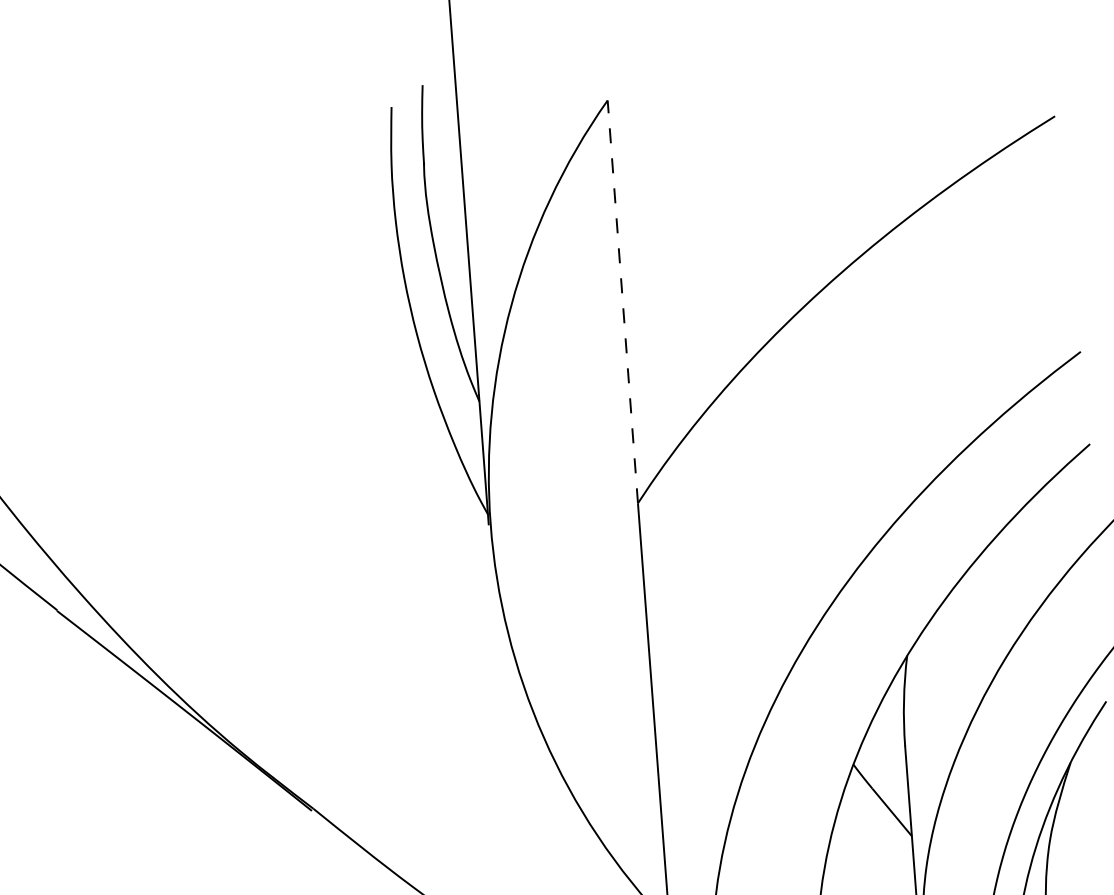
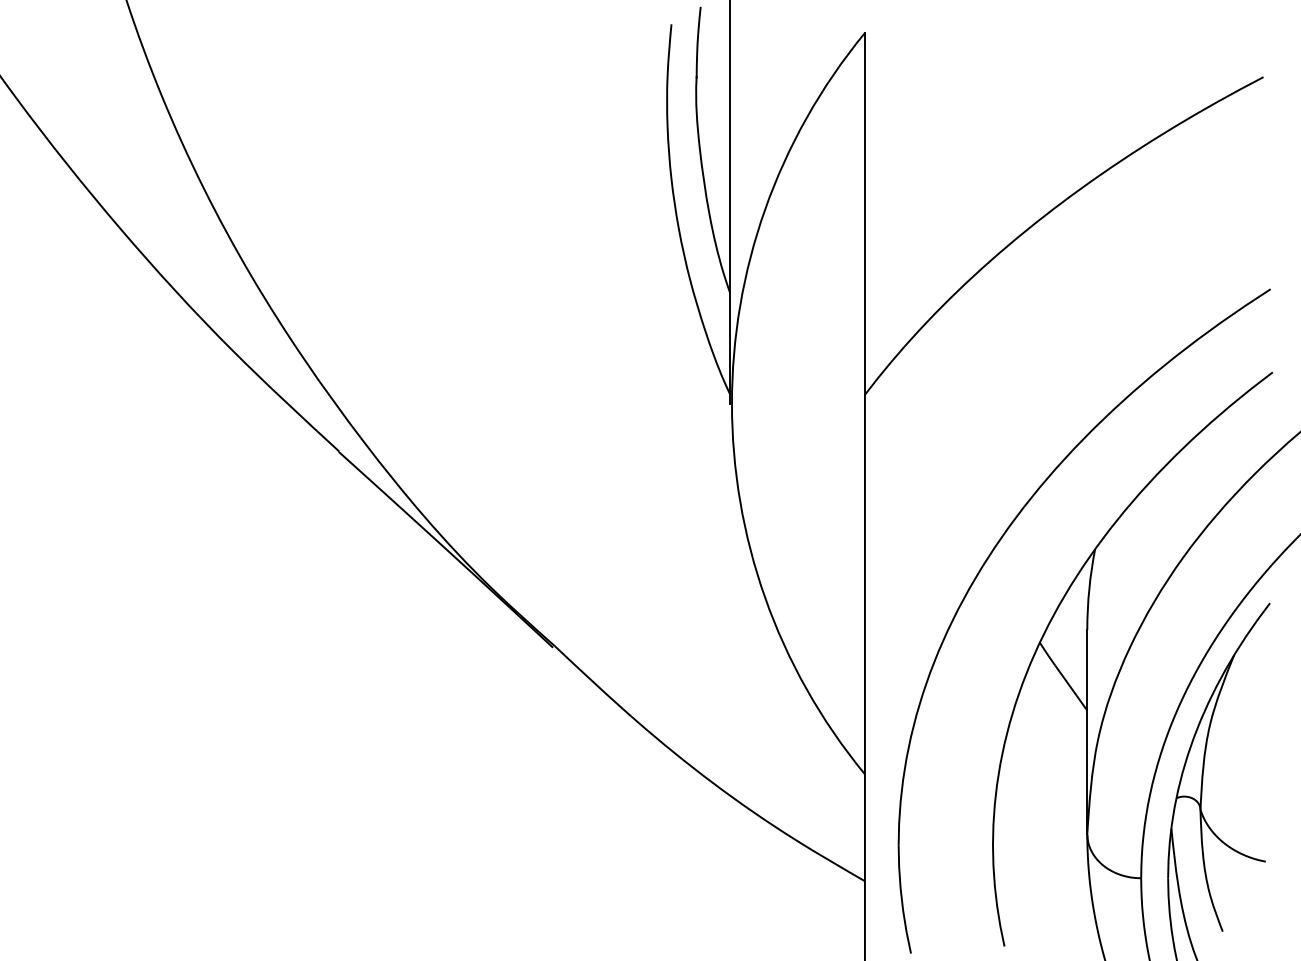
line: (622, 301) -> (864, 213), dashed -> solid

